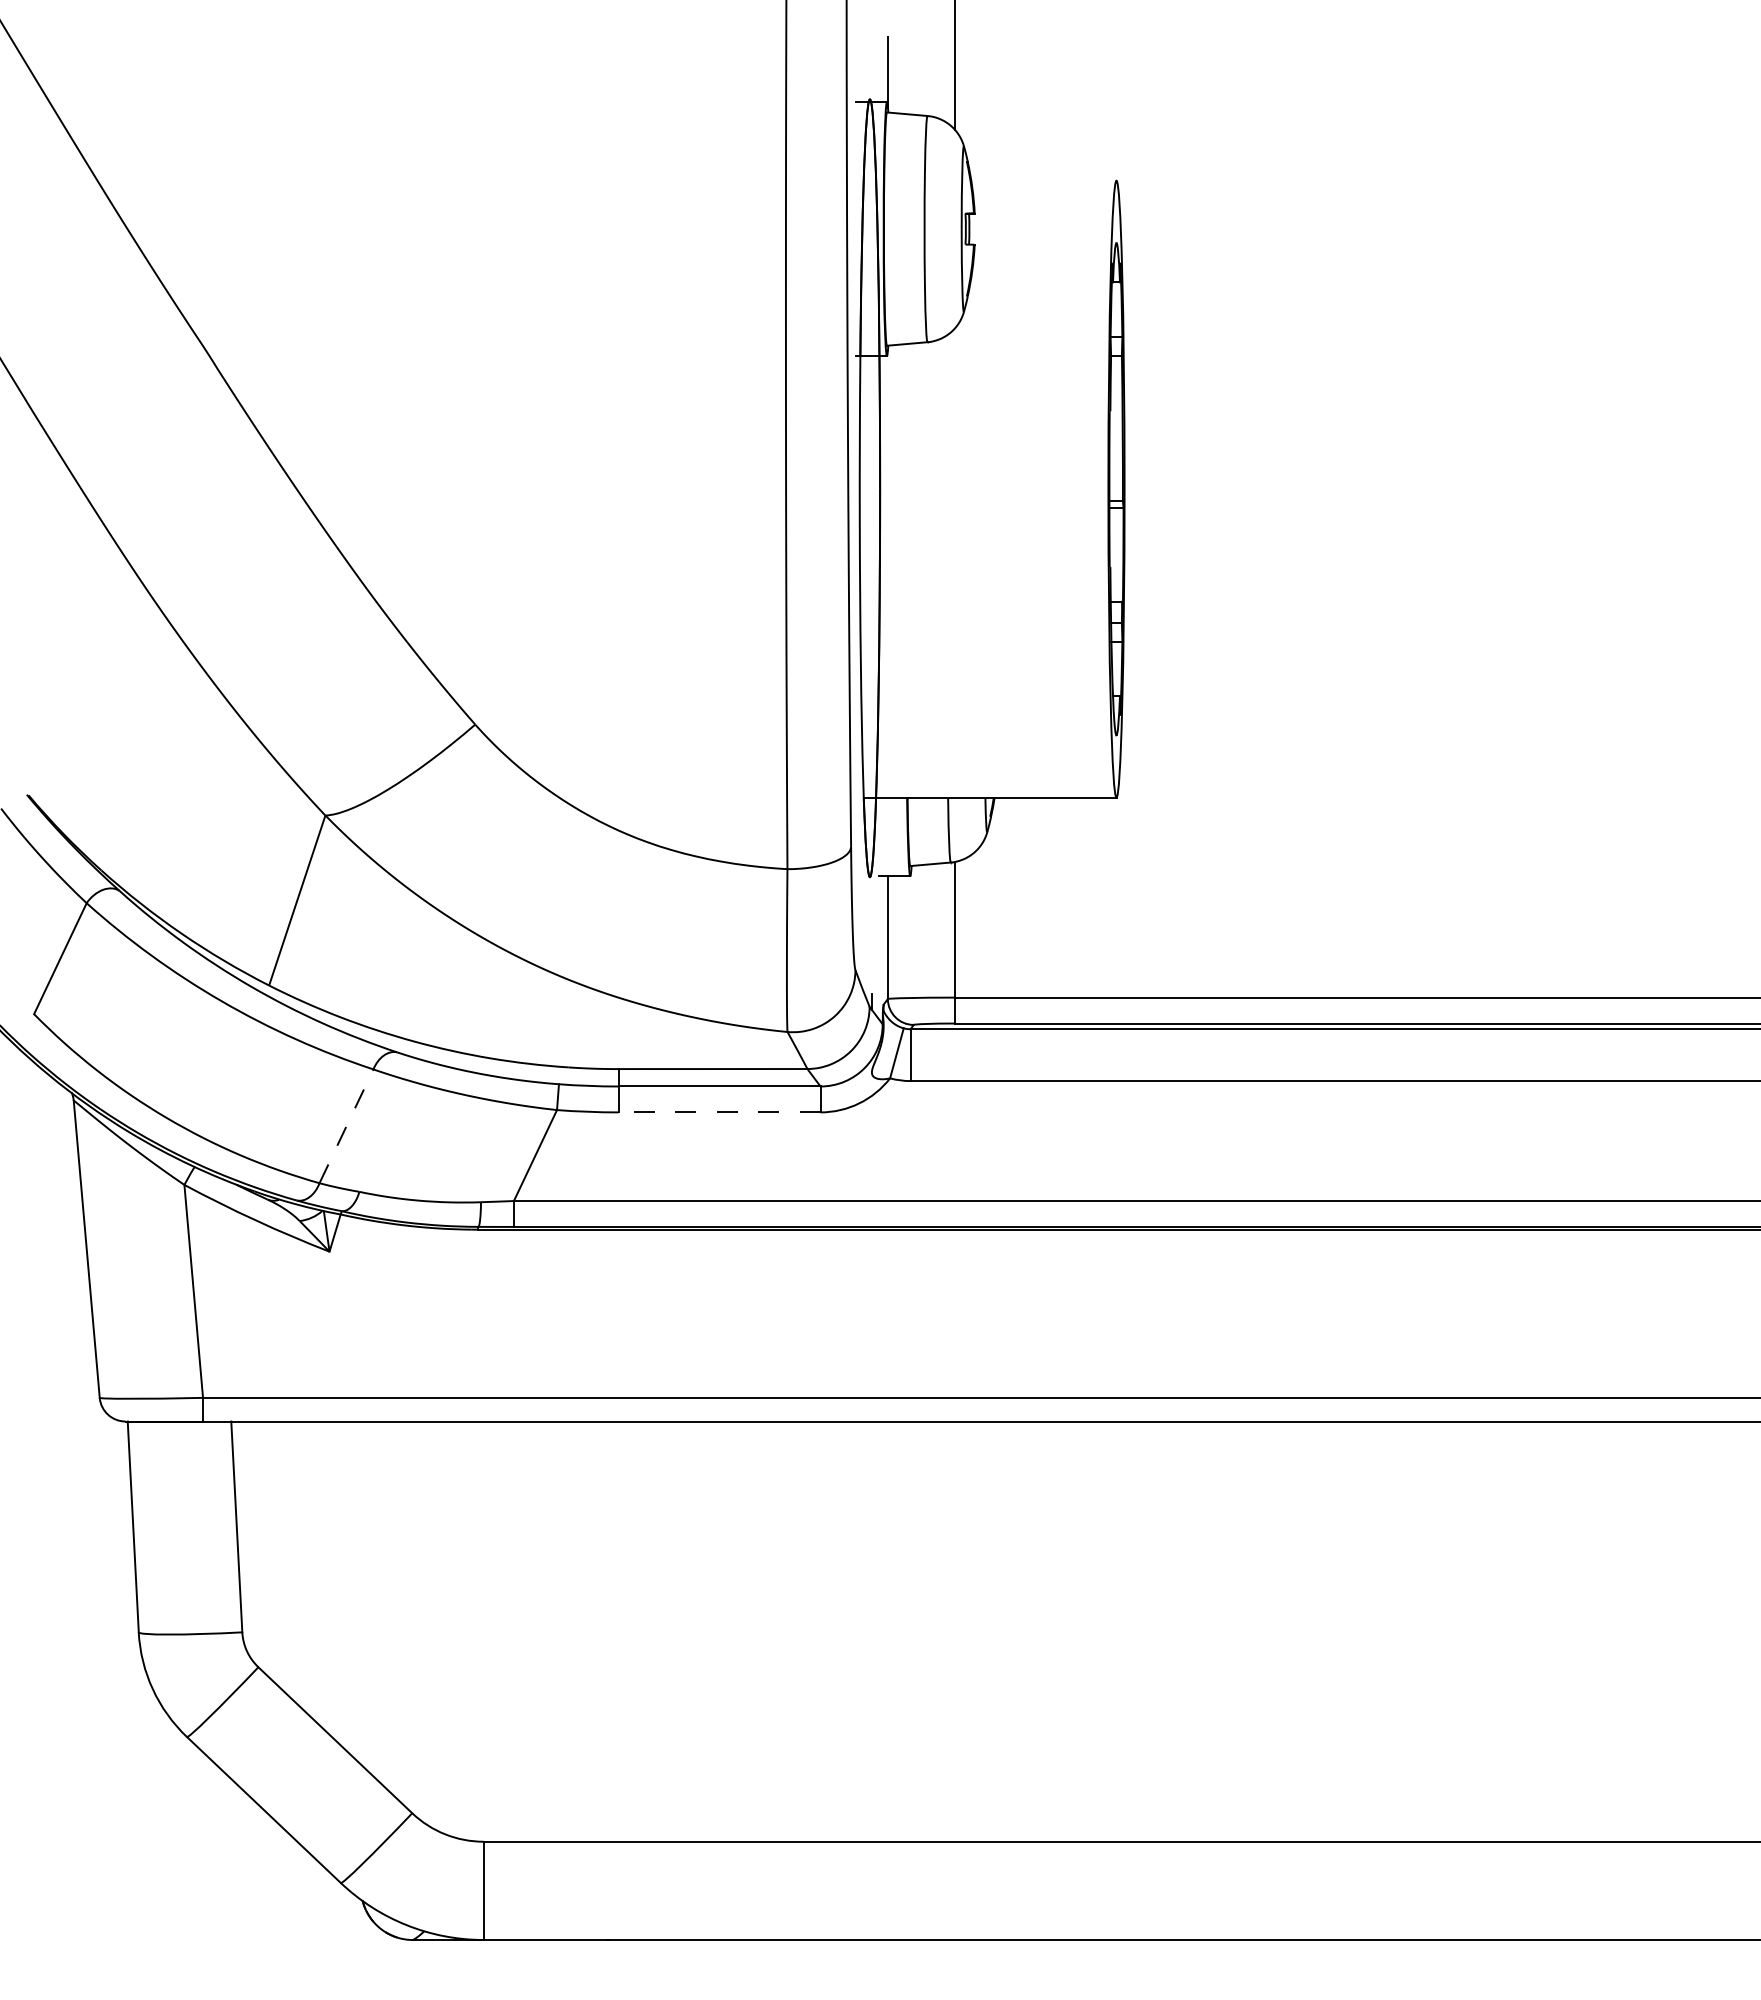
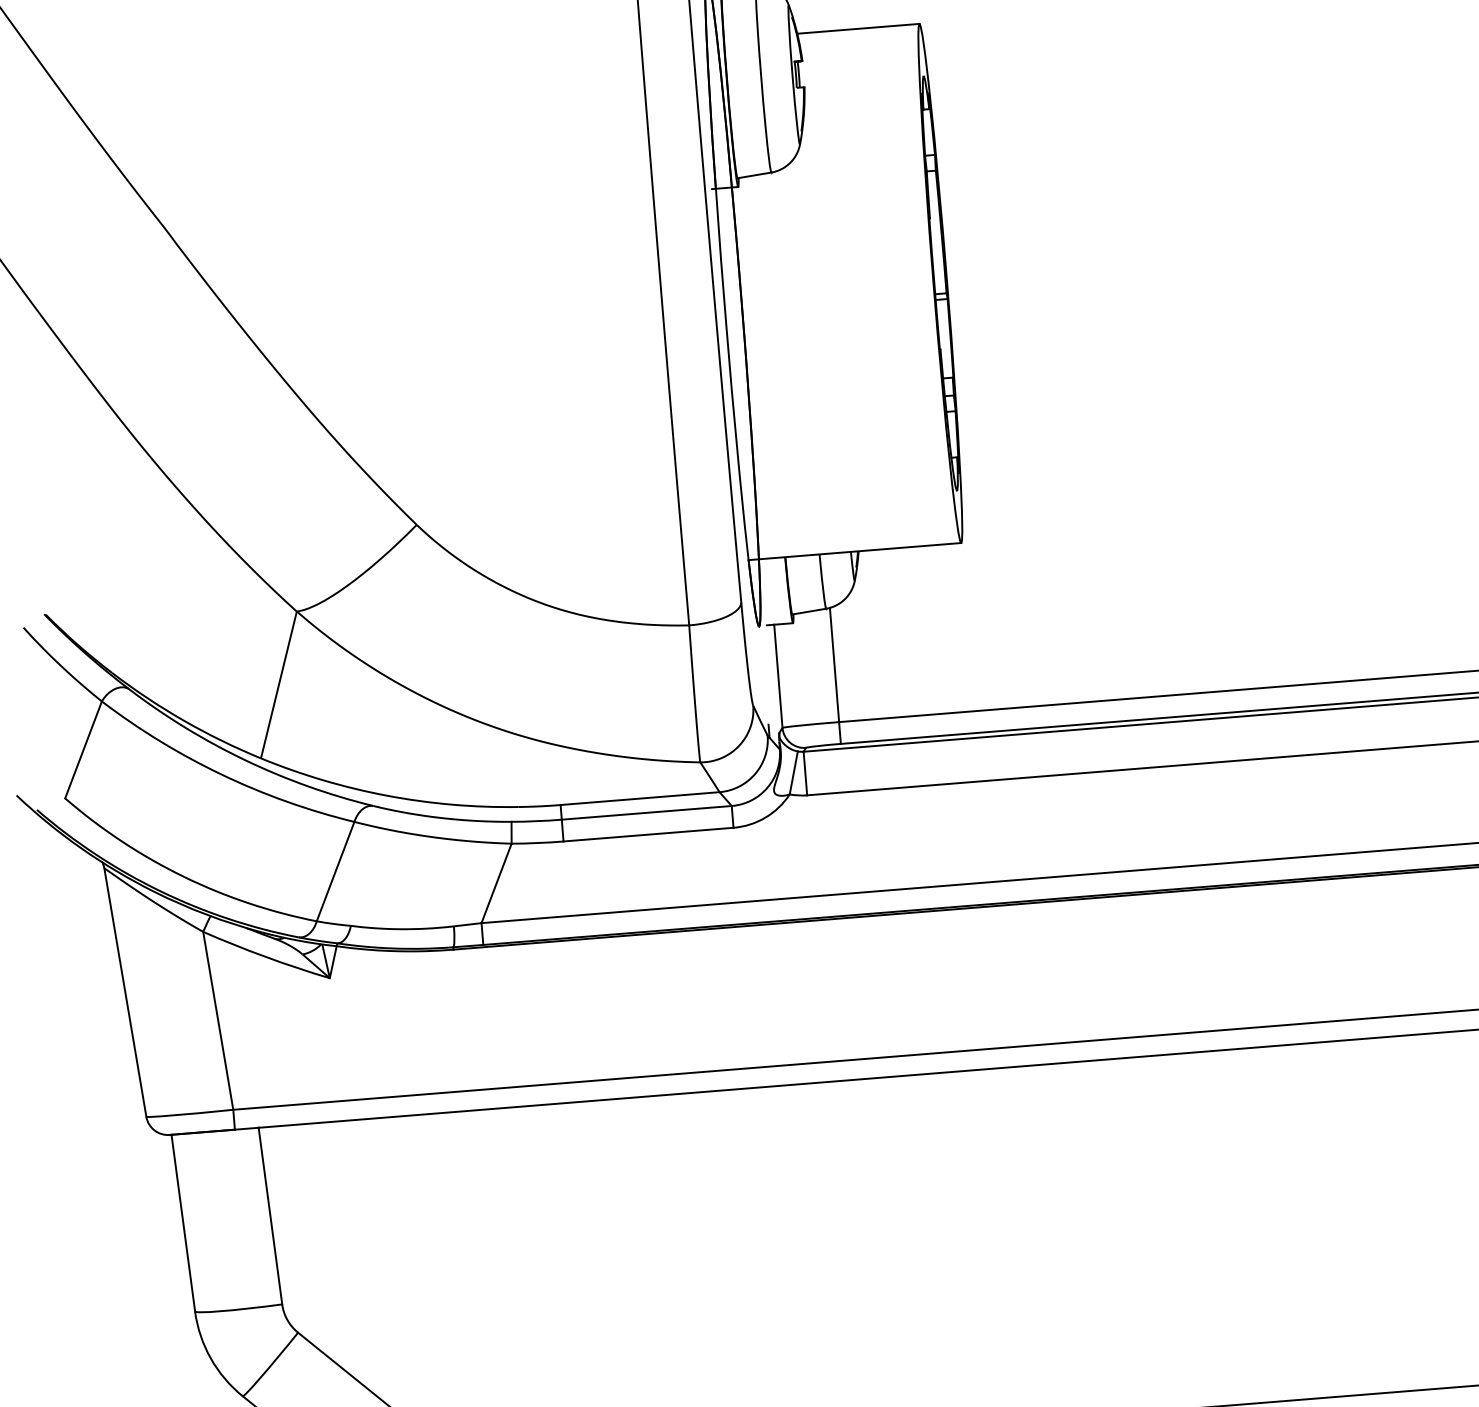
line: (1043, 180) -> (858, 28), added
line: (719, 1112) -> (648, 834), dashed -> solid
line: (346, 1126) -> (335, 871), dashed -> solid

